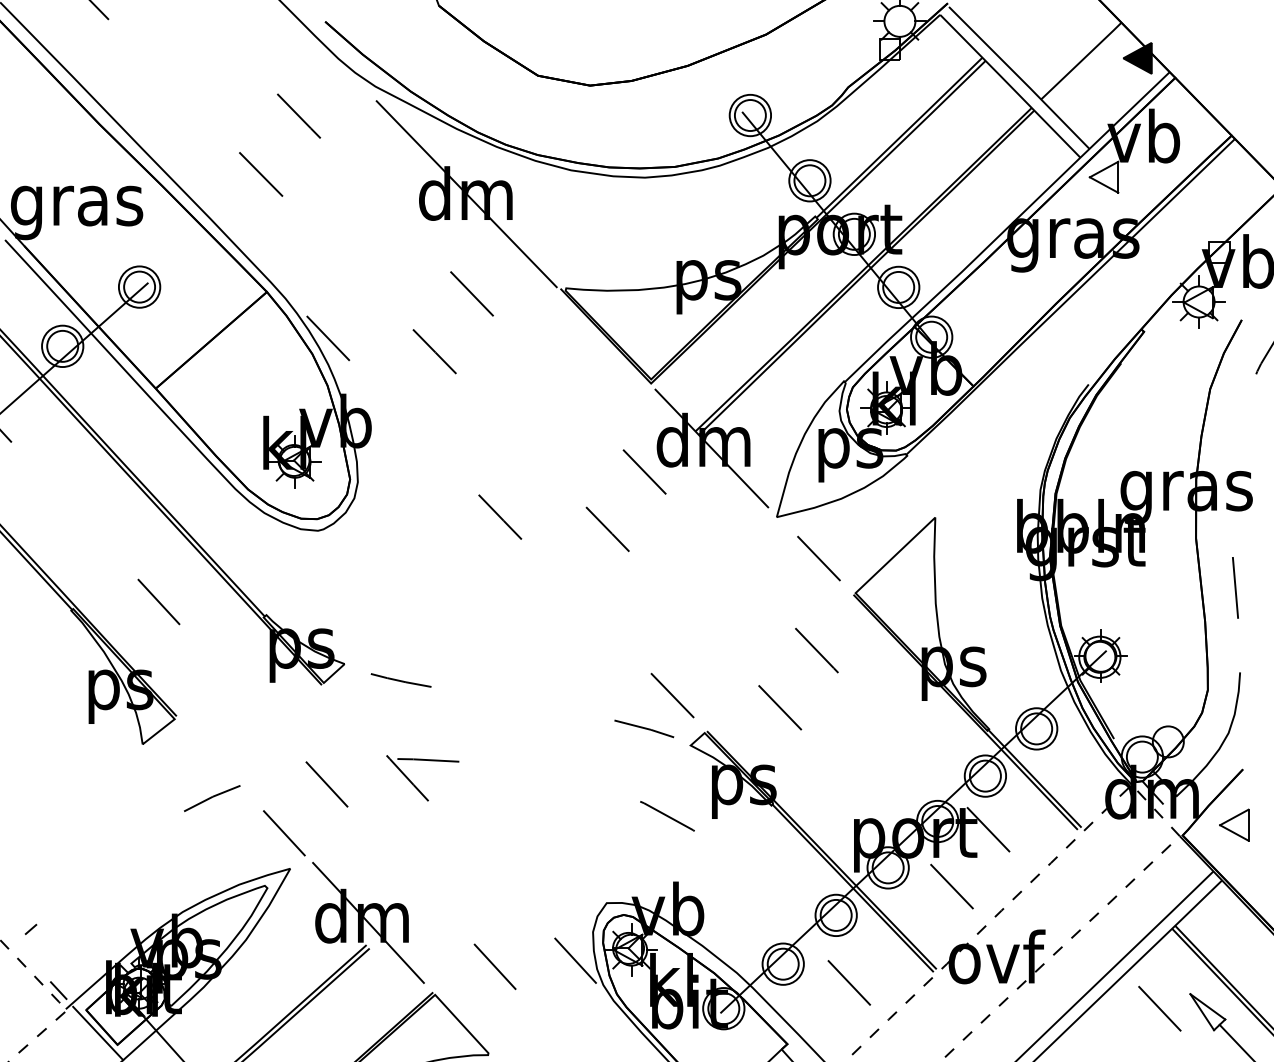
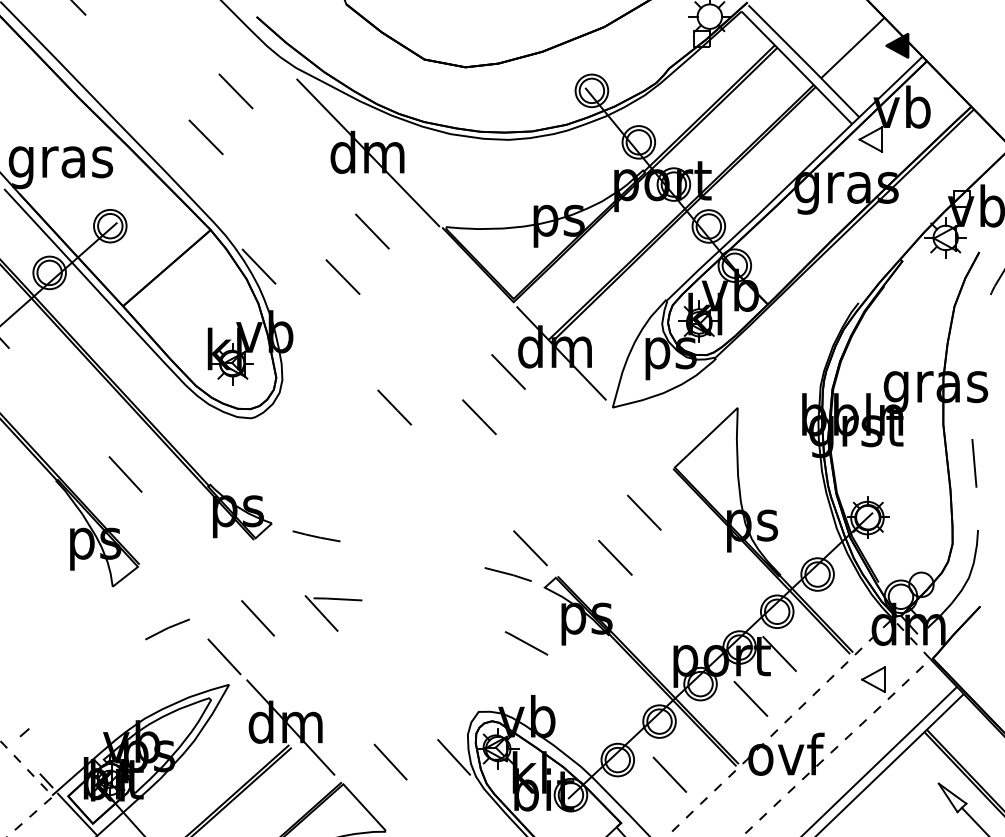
line: (818, 557) -> (645, 439), removed
part: (1234, 824) -> (873, 679), moved
line: (1159, 1008) -> (914, 795), removed

